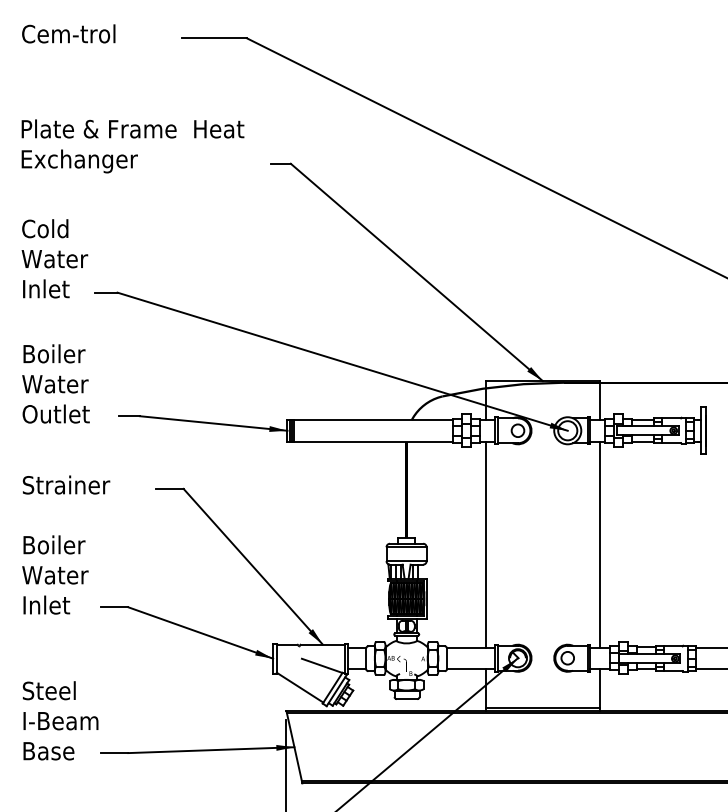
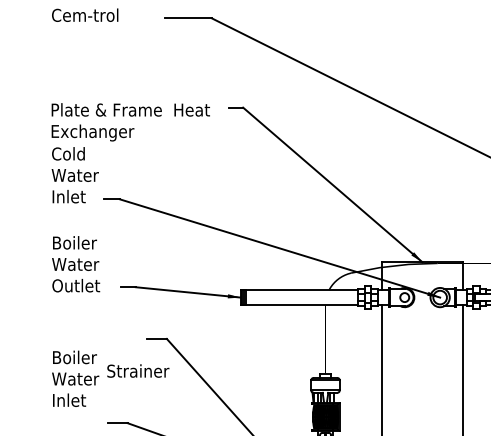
text: (132, 146) -> (130, 122), moved
text: (66, 484) -> (138, 370), moved
text: (55, 574) -> (75, 378), moved

